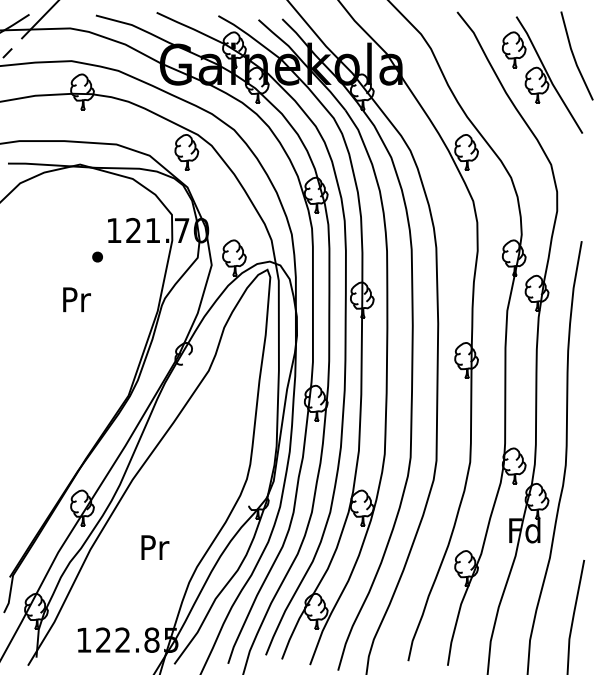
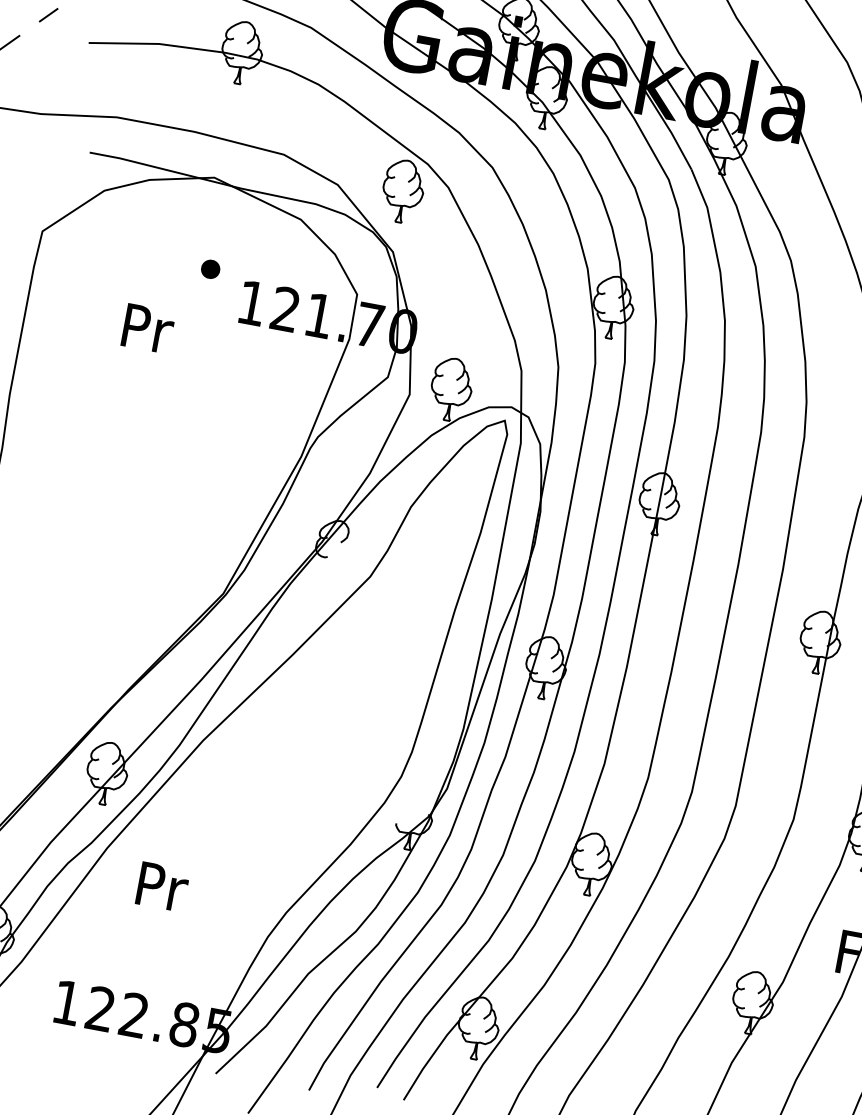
part: (97, 256) -> (210, 268), moved
text: (76, 299) -> (147, 328), moved
text: (155, 547) -> (162, 886), moved

